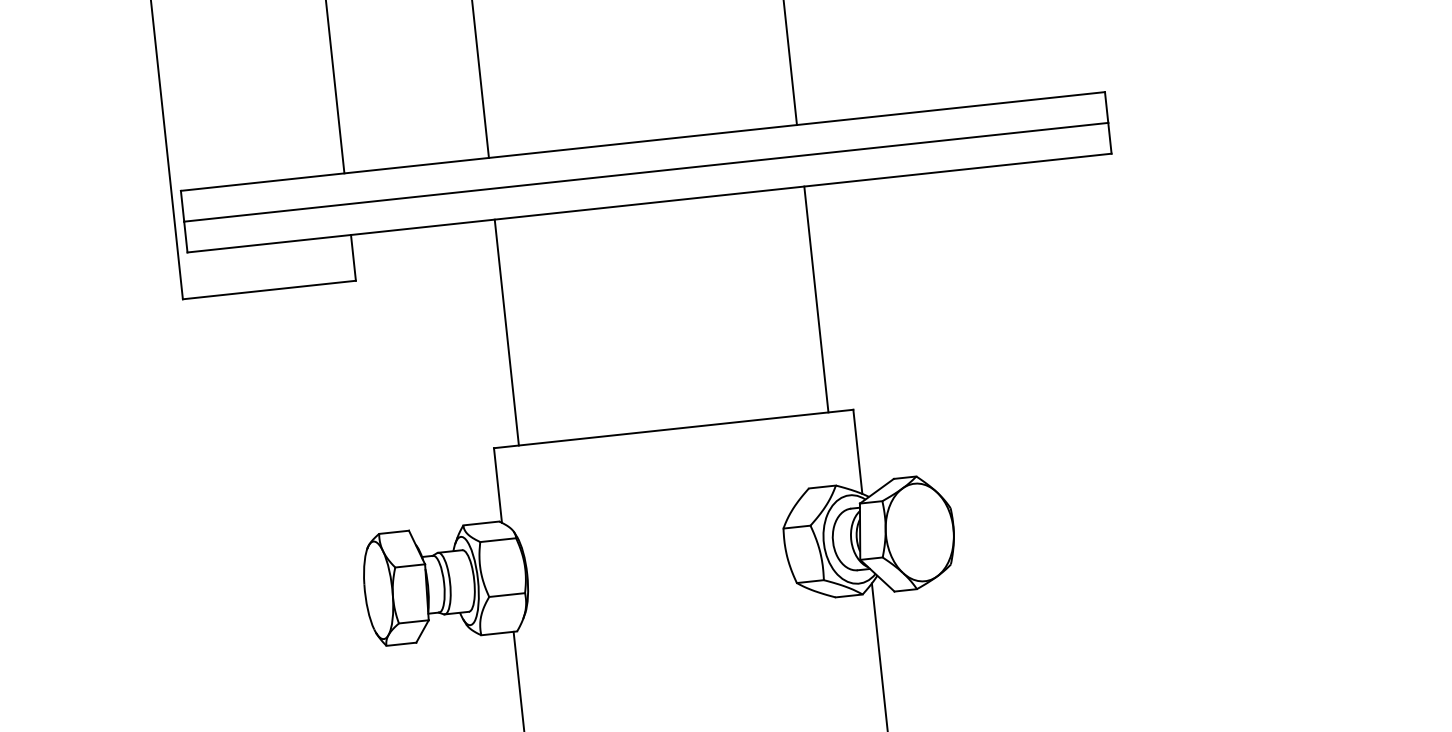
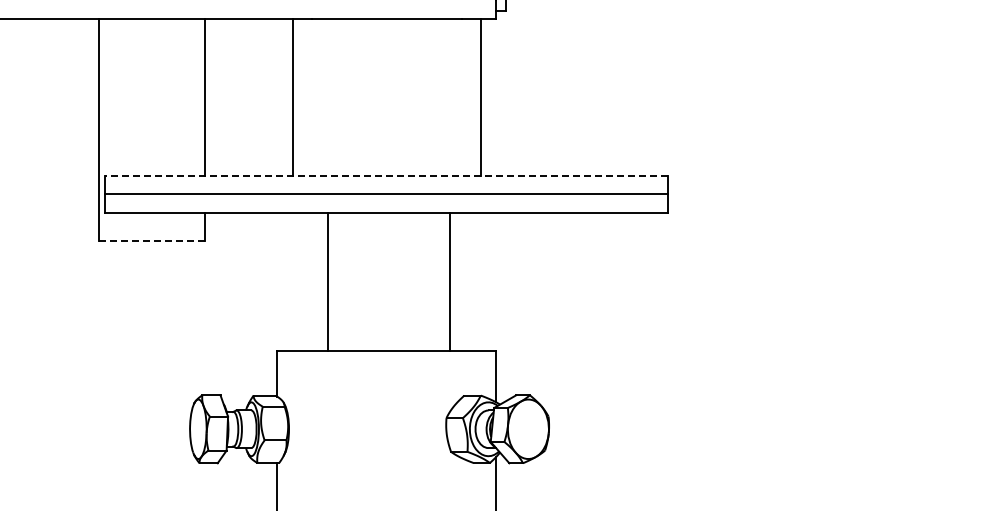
line: (642, 141) -> (386, 175), solid -> dashed
line: (268, 290) -> (151, 241), solid -> dashed
line: (817, 300) -> (450, 282), moved
line: (507, 333) -> (328, 282), moved

